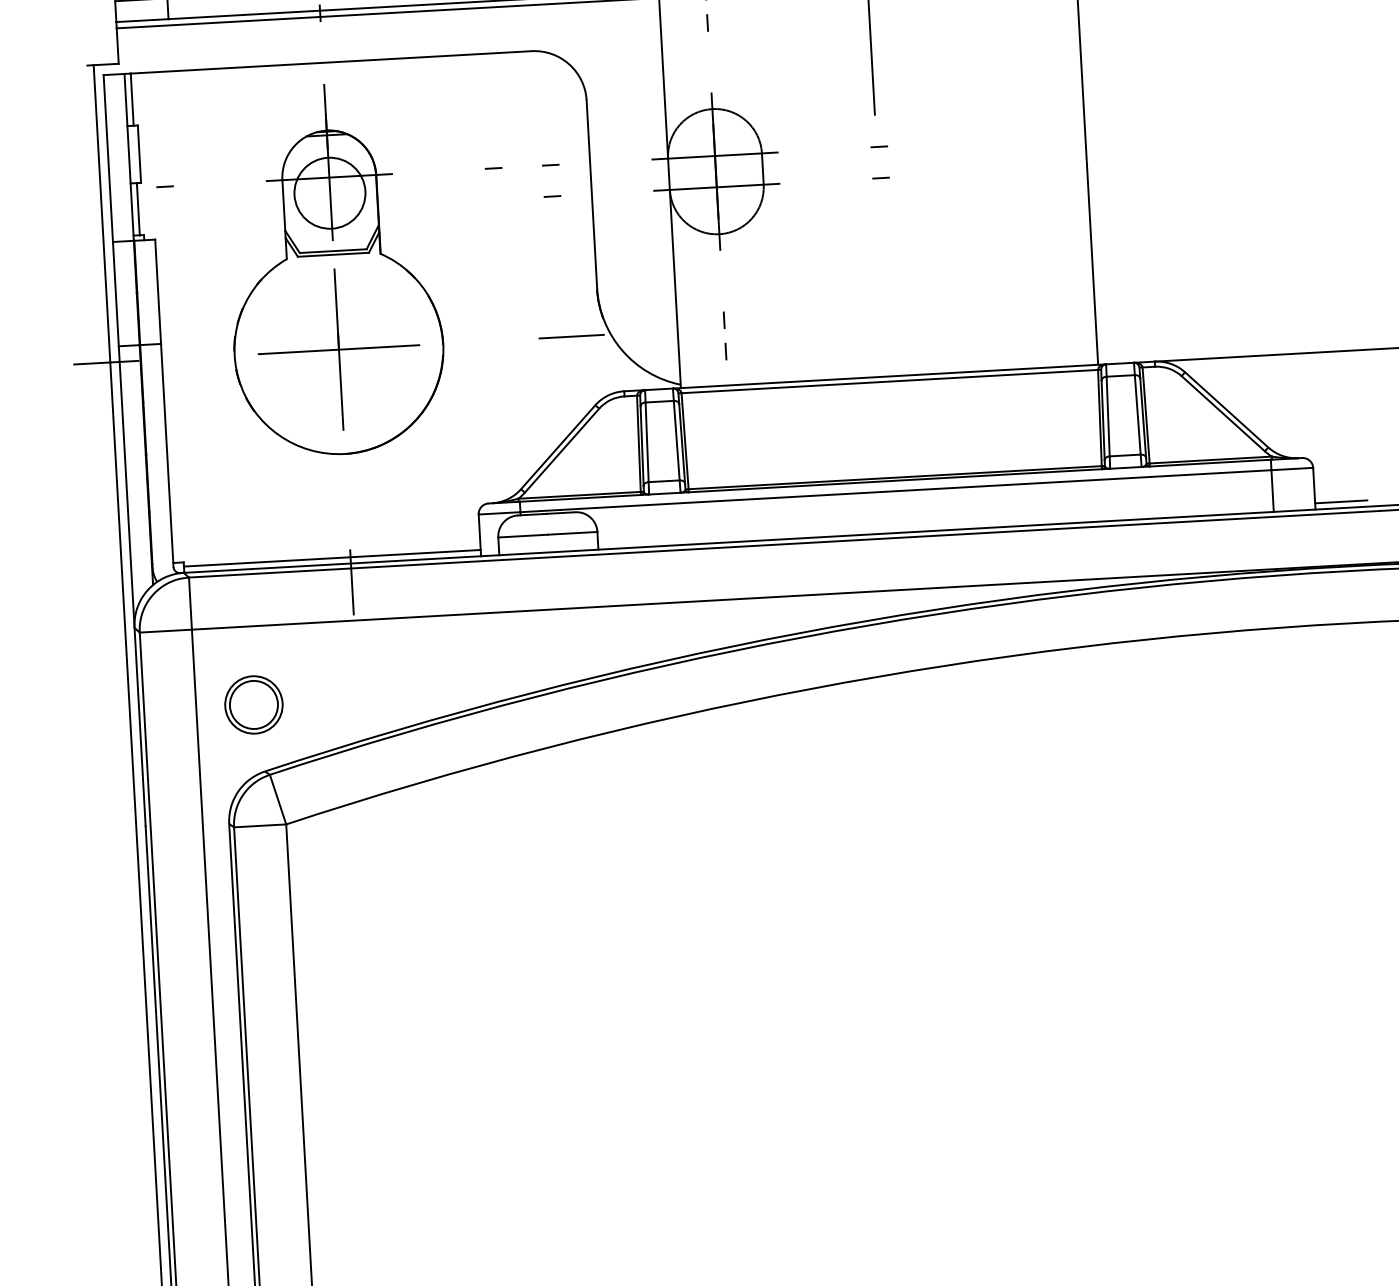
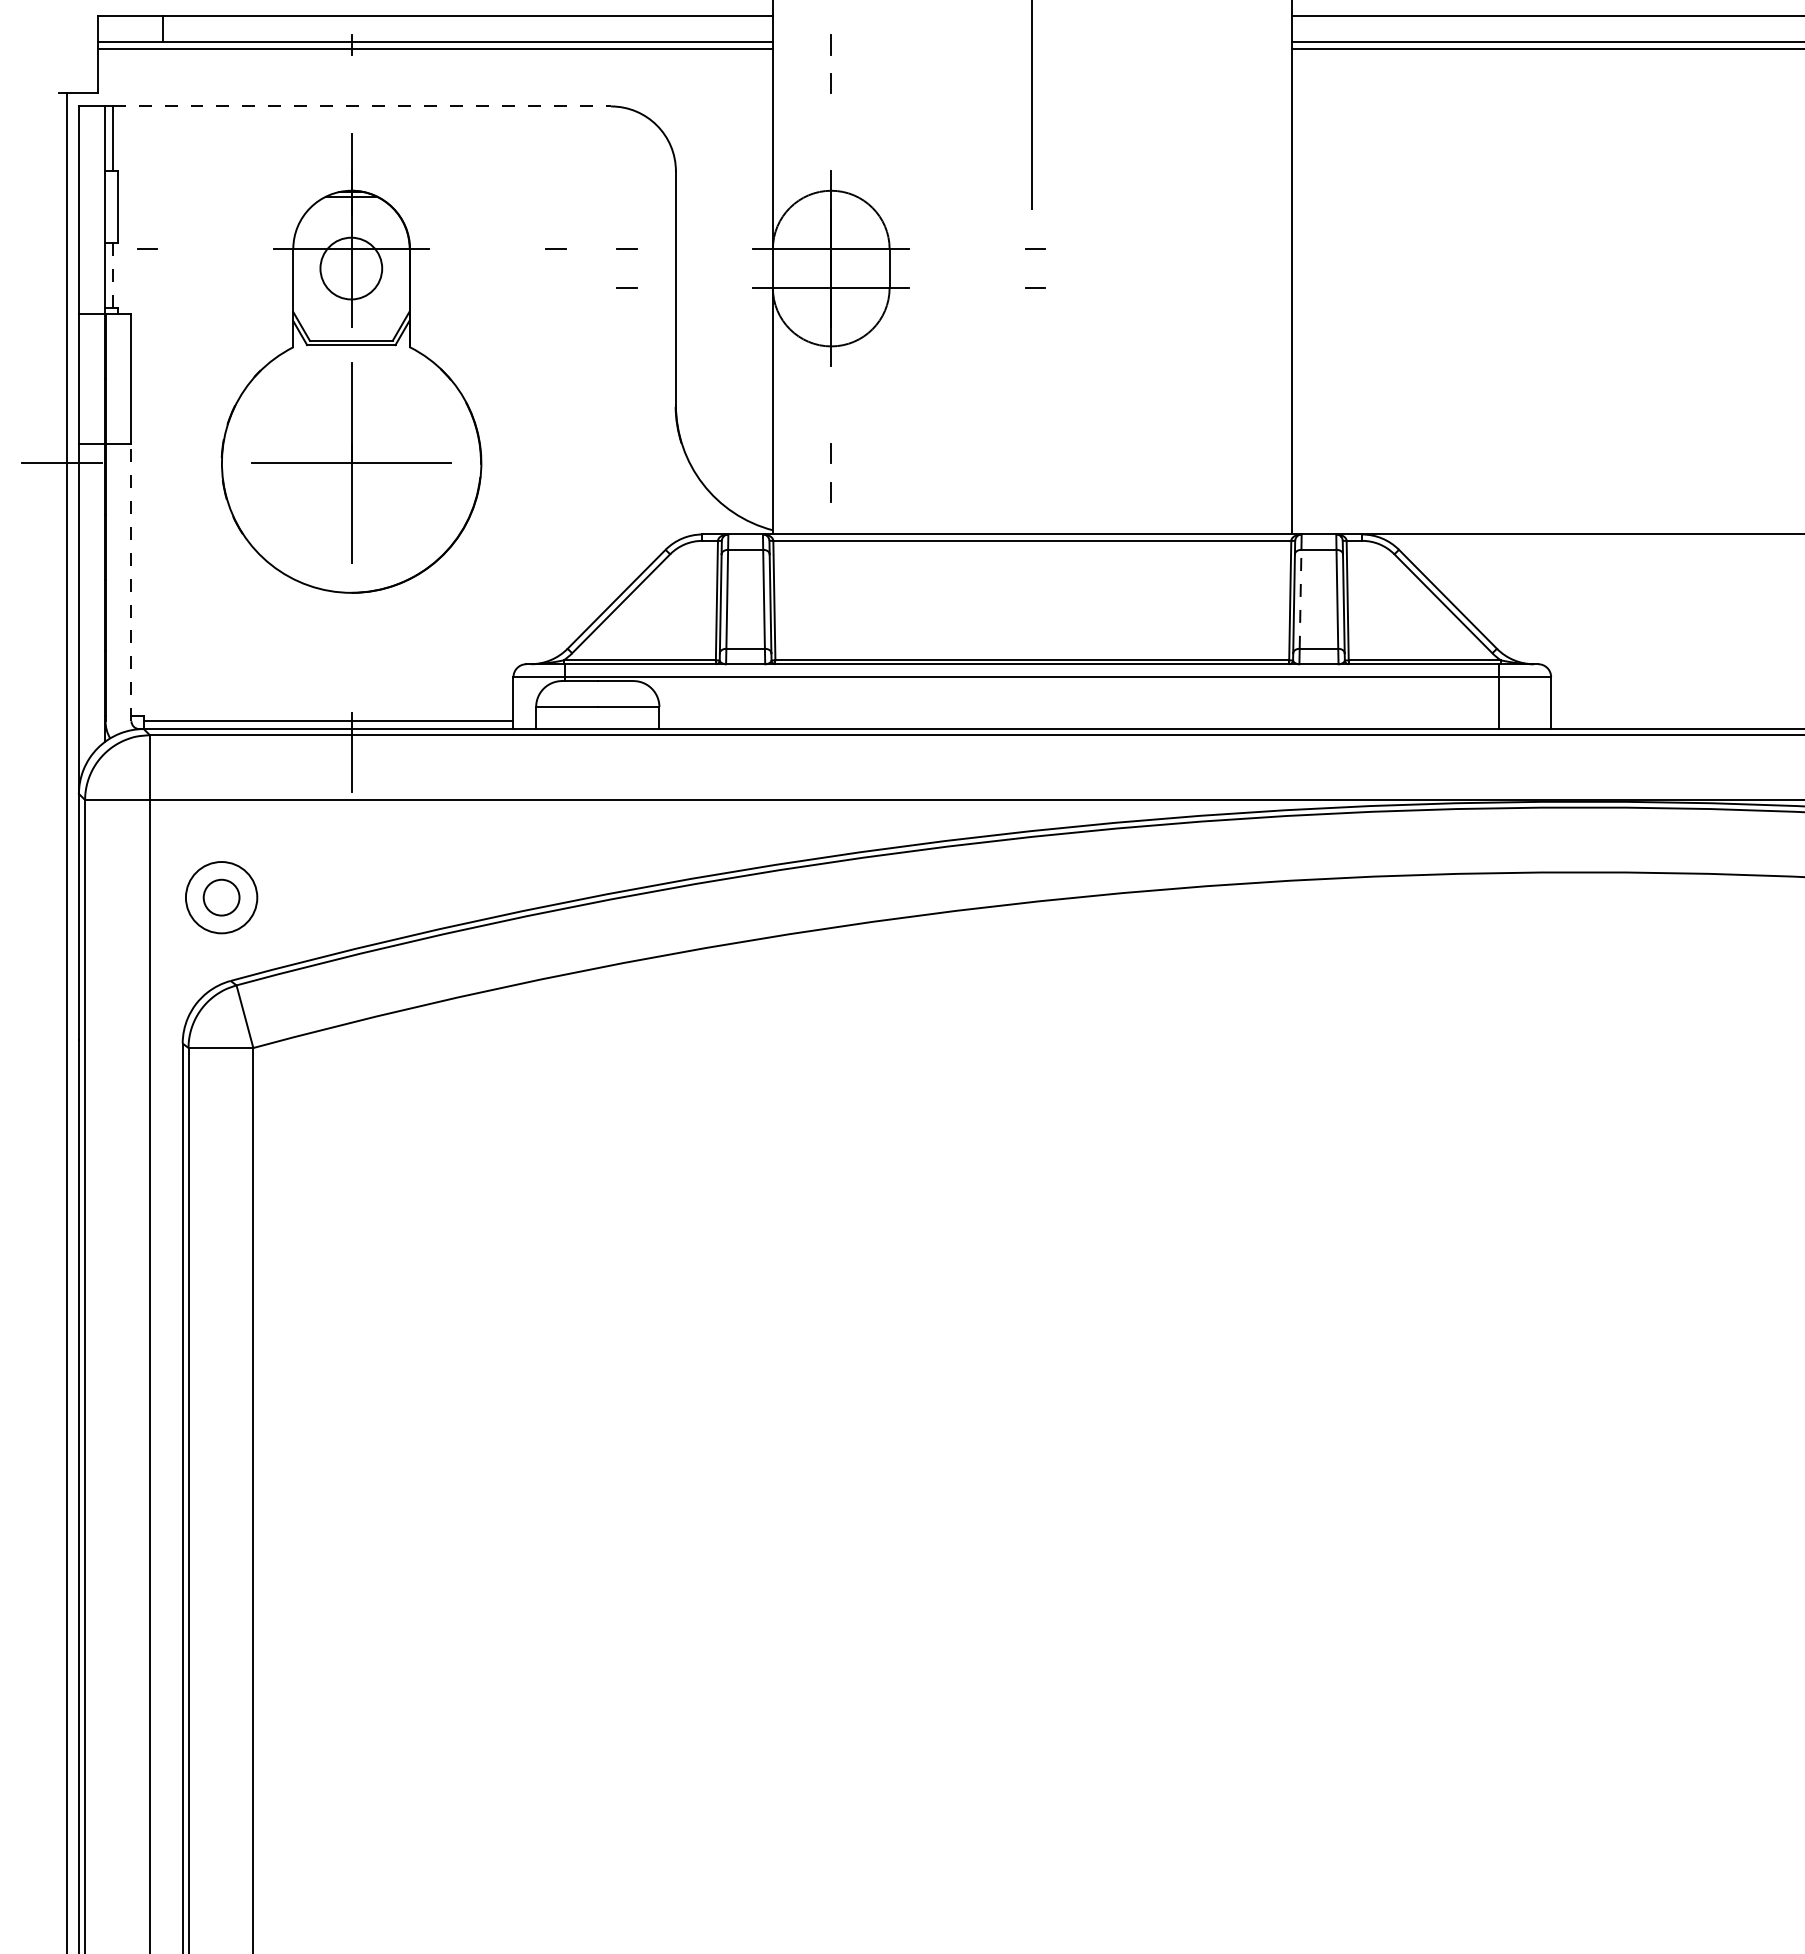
line: (331, 62) -> (362, 106), solid -> dashed
circle: (330, 193) -> (351, 268), size x0.7
line: (138, 209) -> (112, 275), solid -> dashed
line: (571, 336) -> (640, 463), removed
line: (1108, 415) -> (1300, 598), solid -> dashed
line: (167, 455) -> (131, 582), solid -> dashed
line: (1341, 502) -> (1583, 721), removed
circle: (253, 704) -> (221, 897), size x0.6

